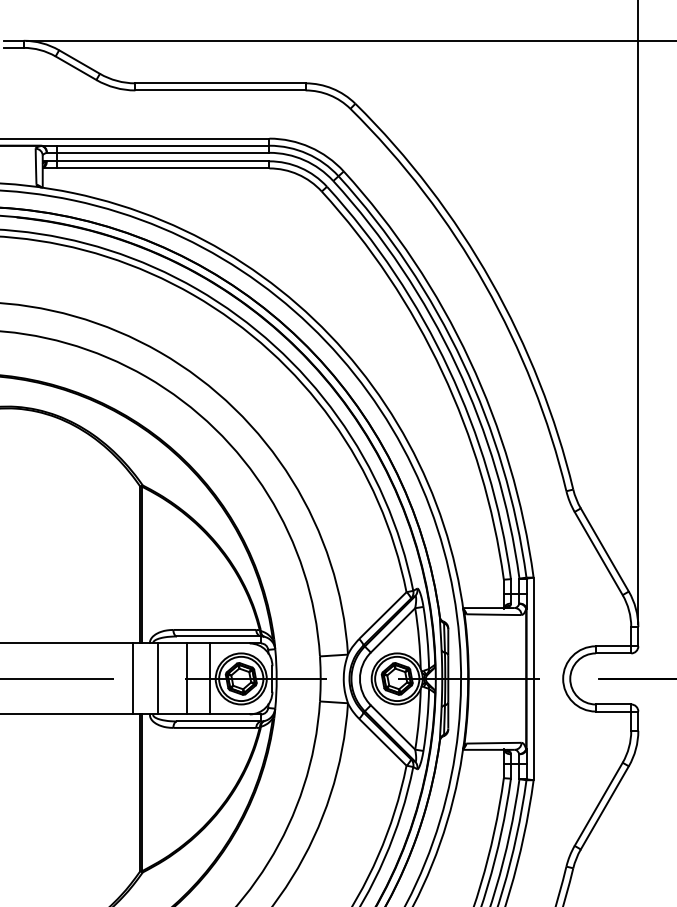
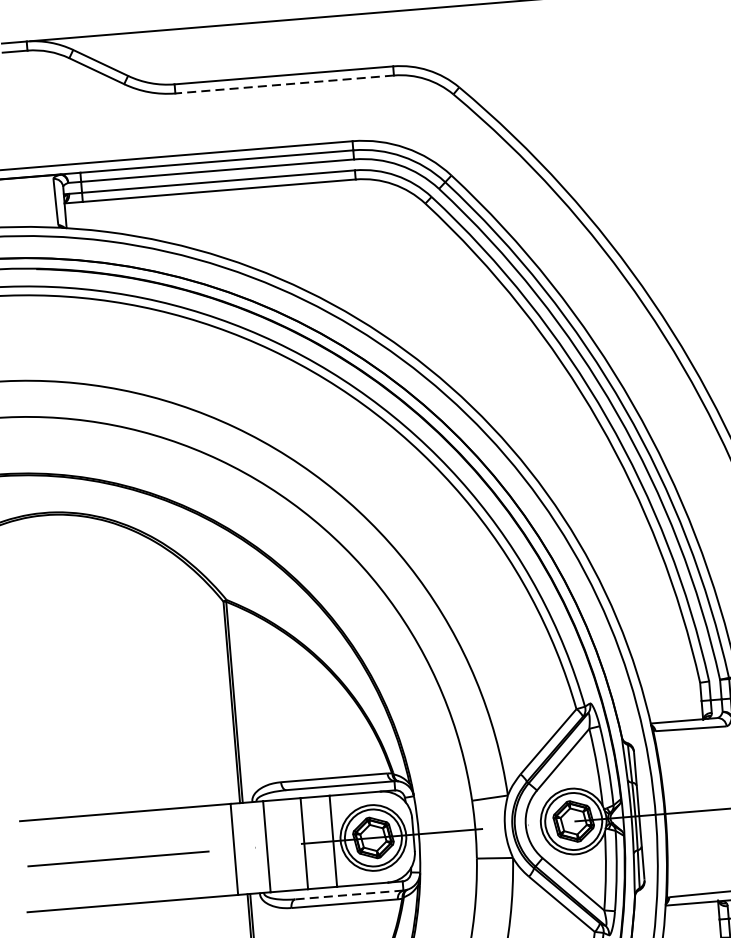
line: (220, 90) -> (284, 84), solid -> dashed
line: (218, 721) -> (348, 895), solid -> dashed

